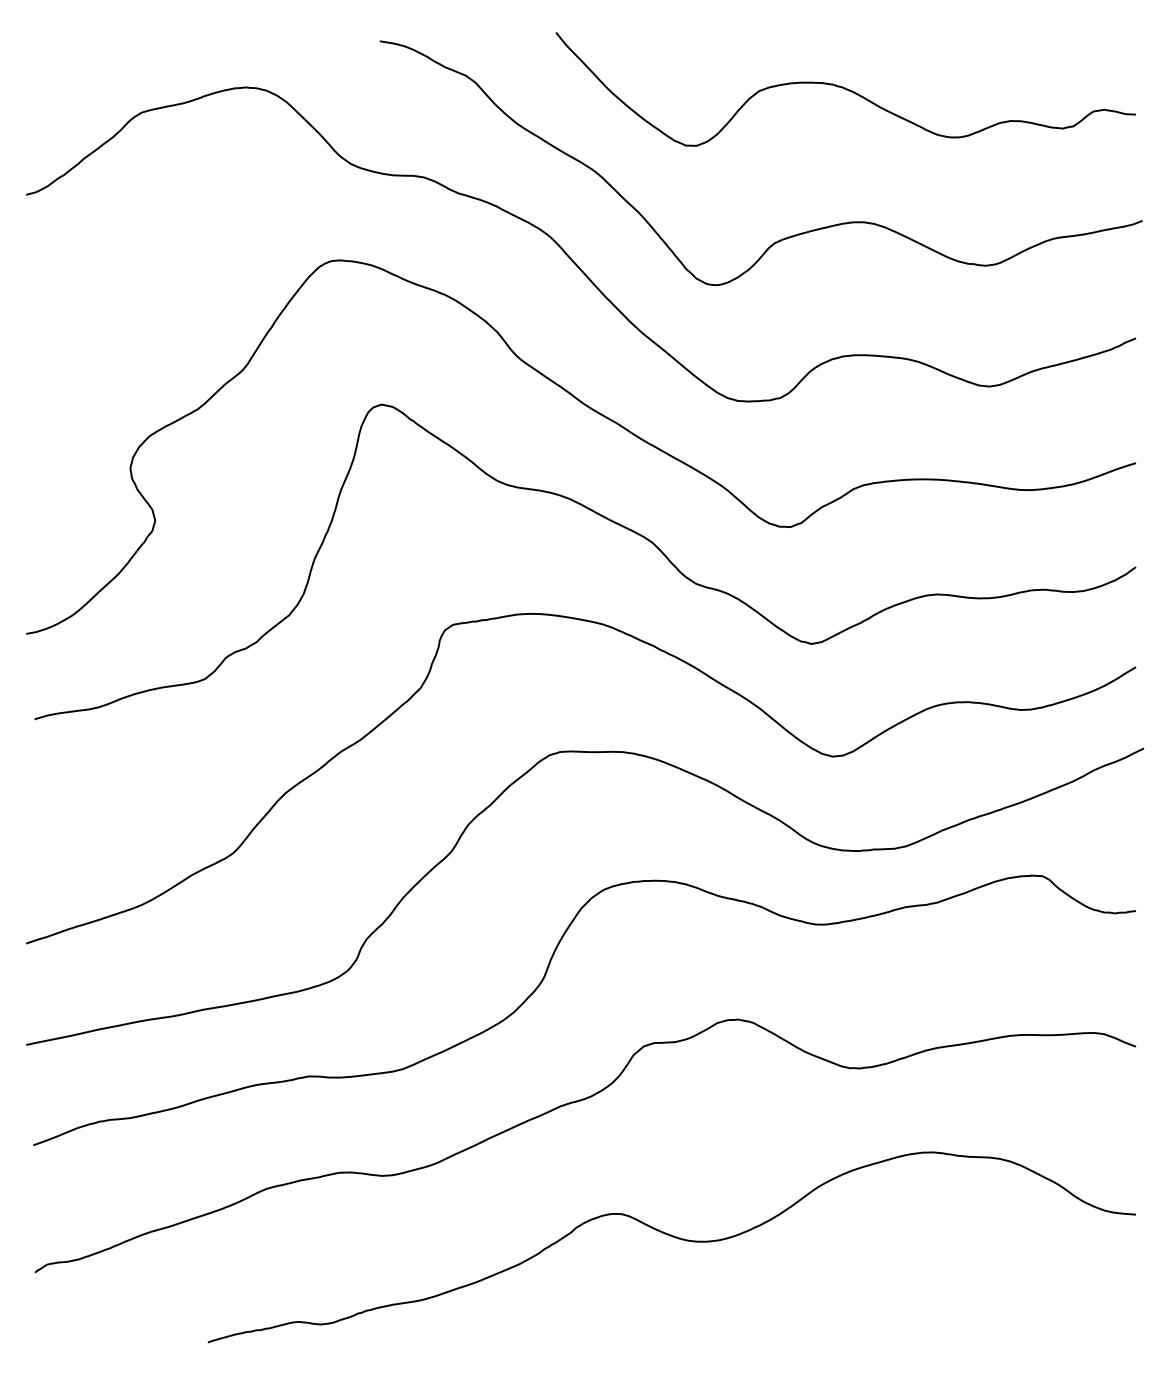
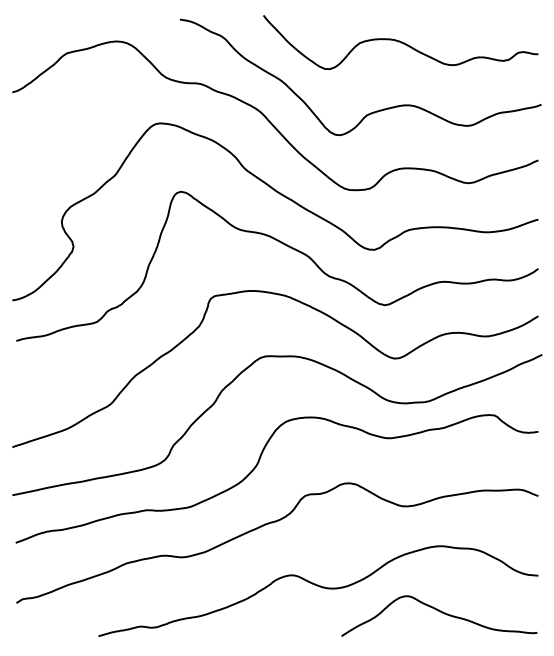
curve: (929, 1292) -> (440, 612), added

